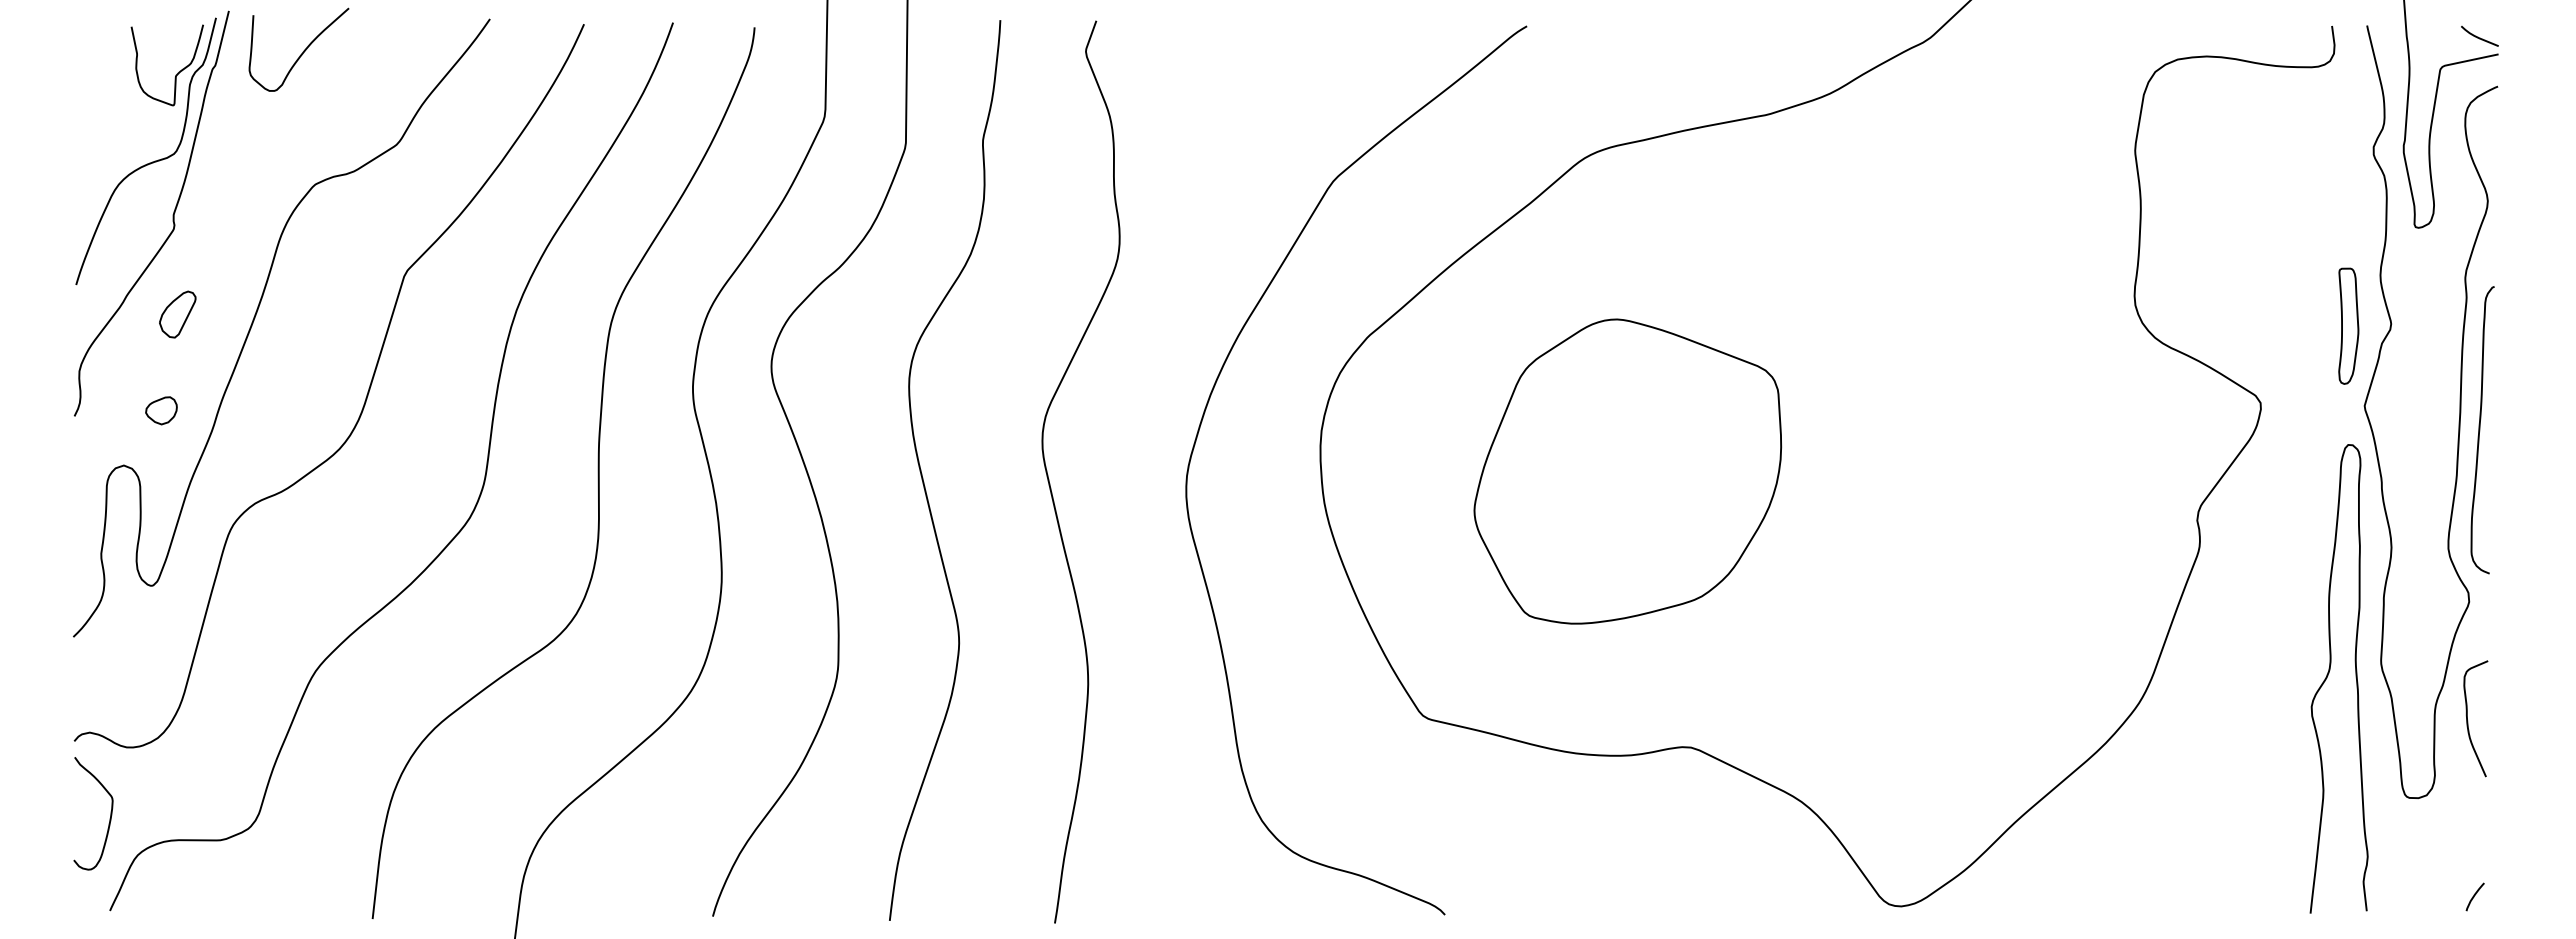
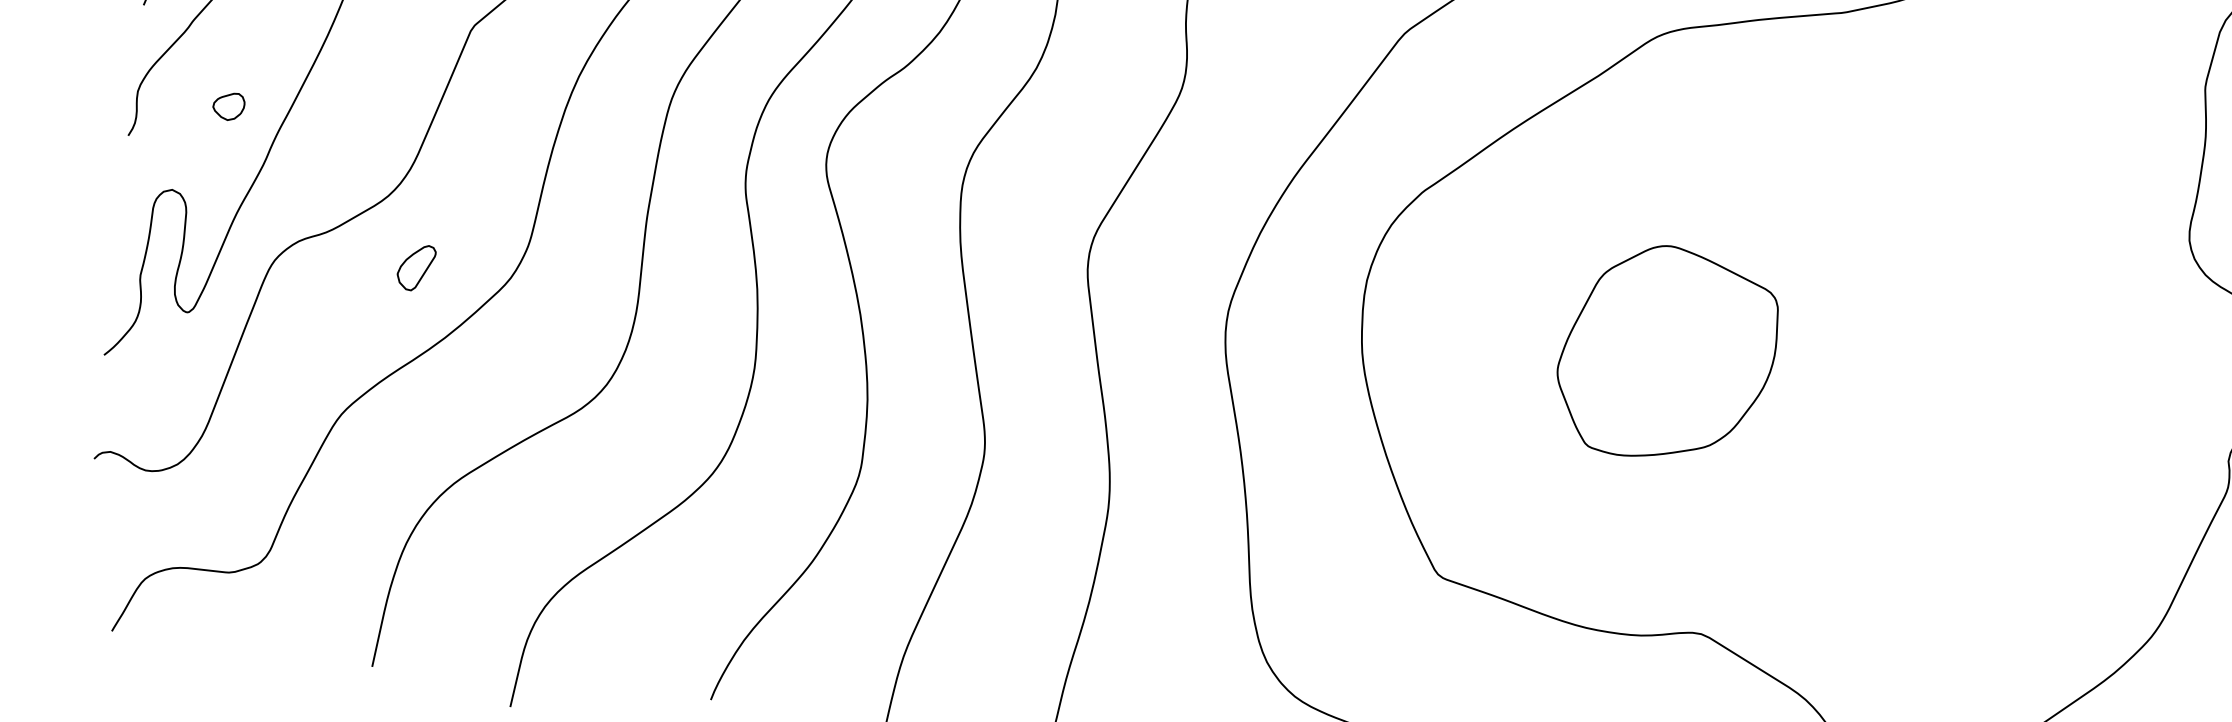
part: (177, 314) -> (416, 267), moved
part: (161, 410) -> (228, 106), moved
part: (1627, 471) -> (1666, 352), size x0.7
curve: (109, 818) -> (121, 539), removed

